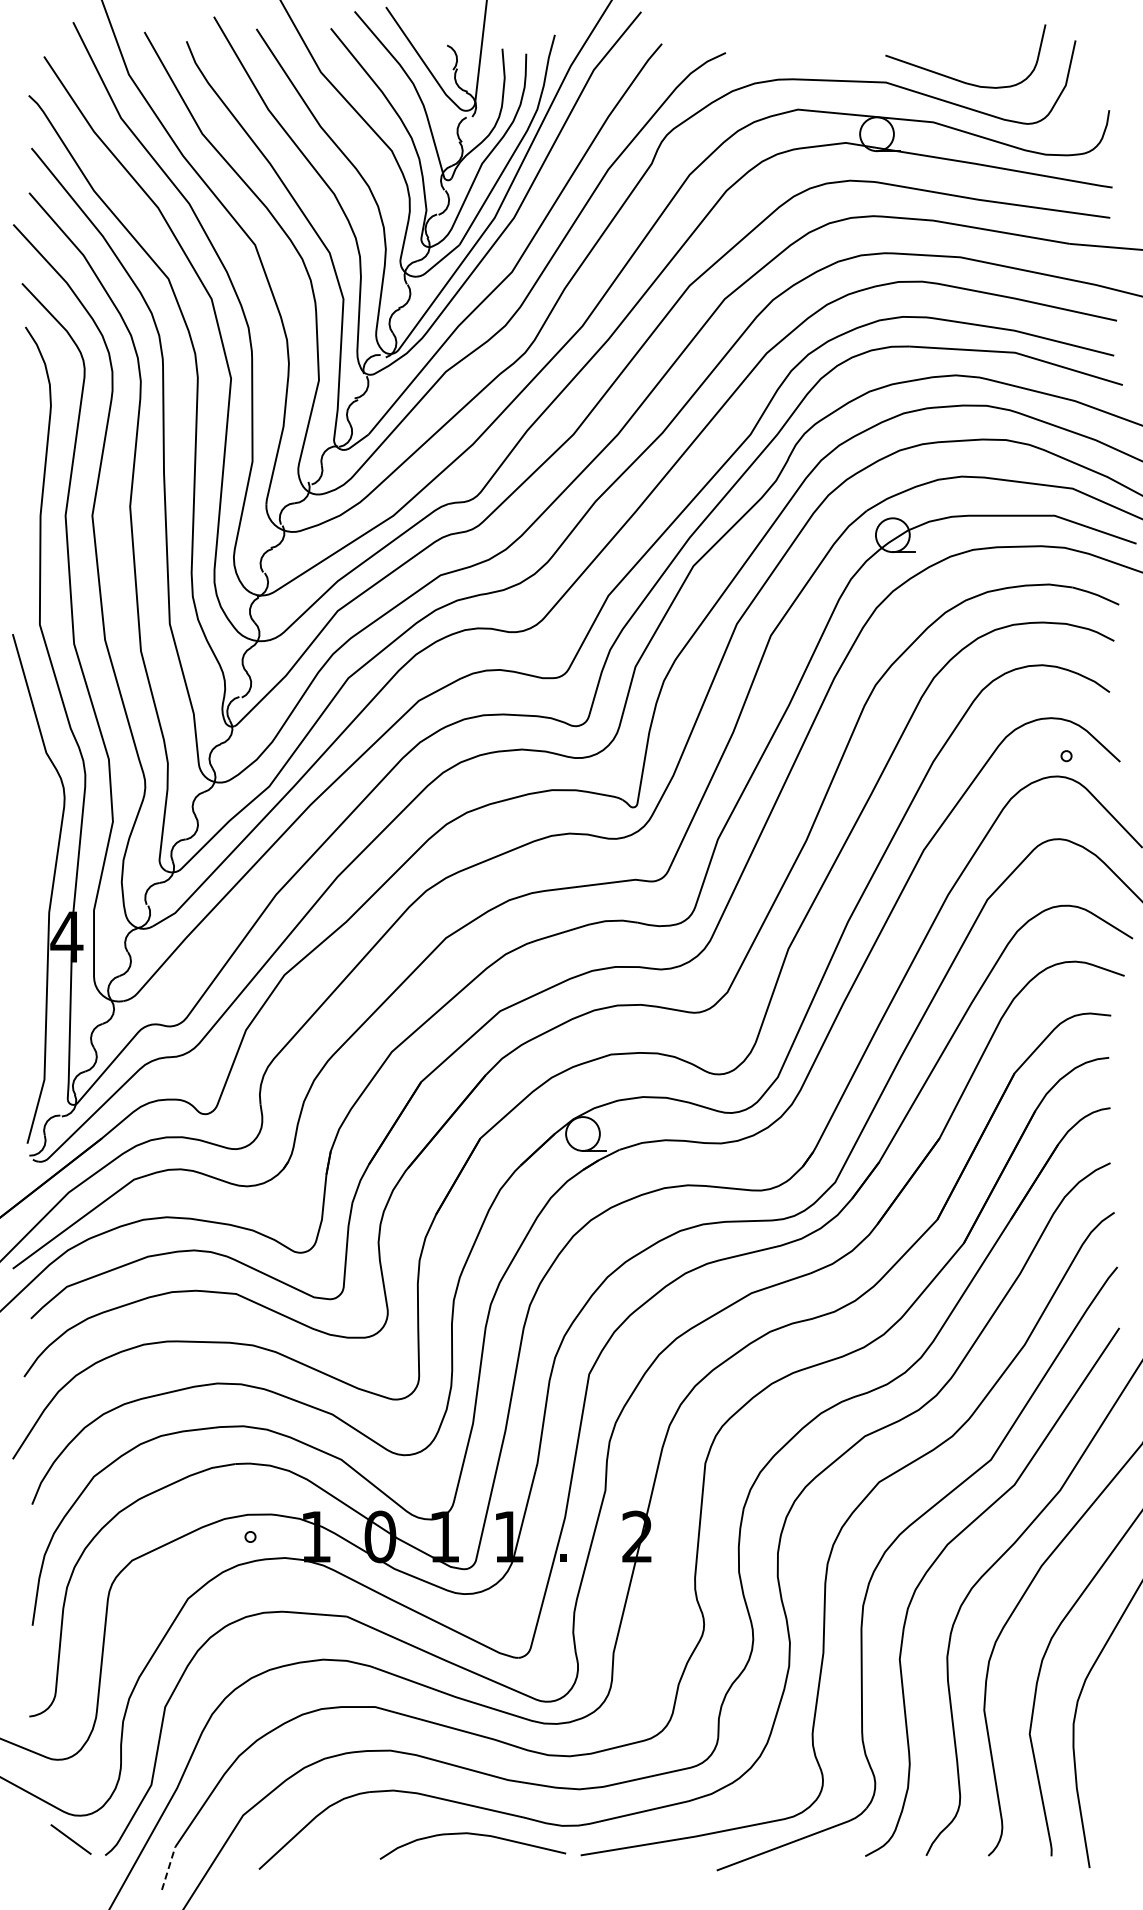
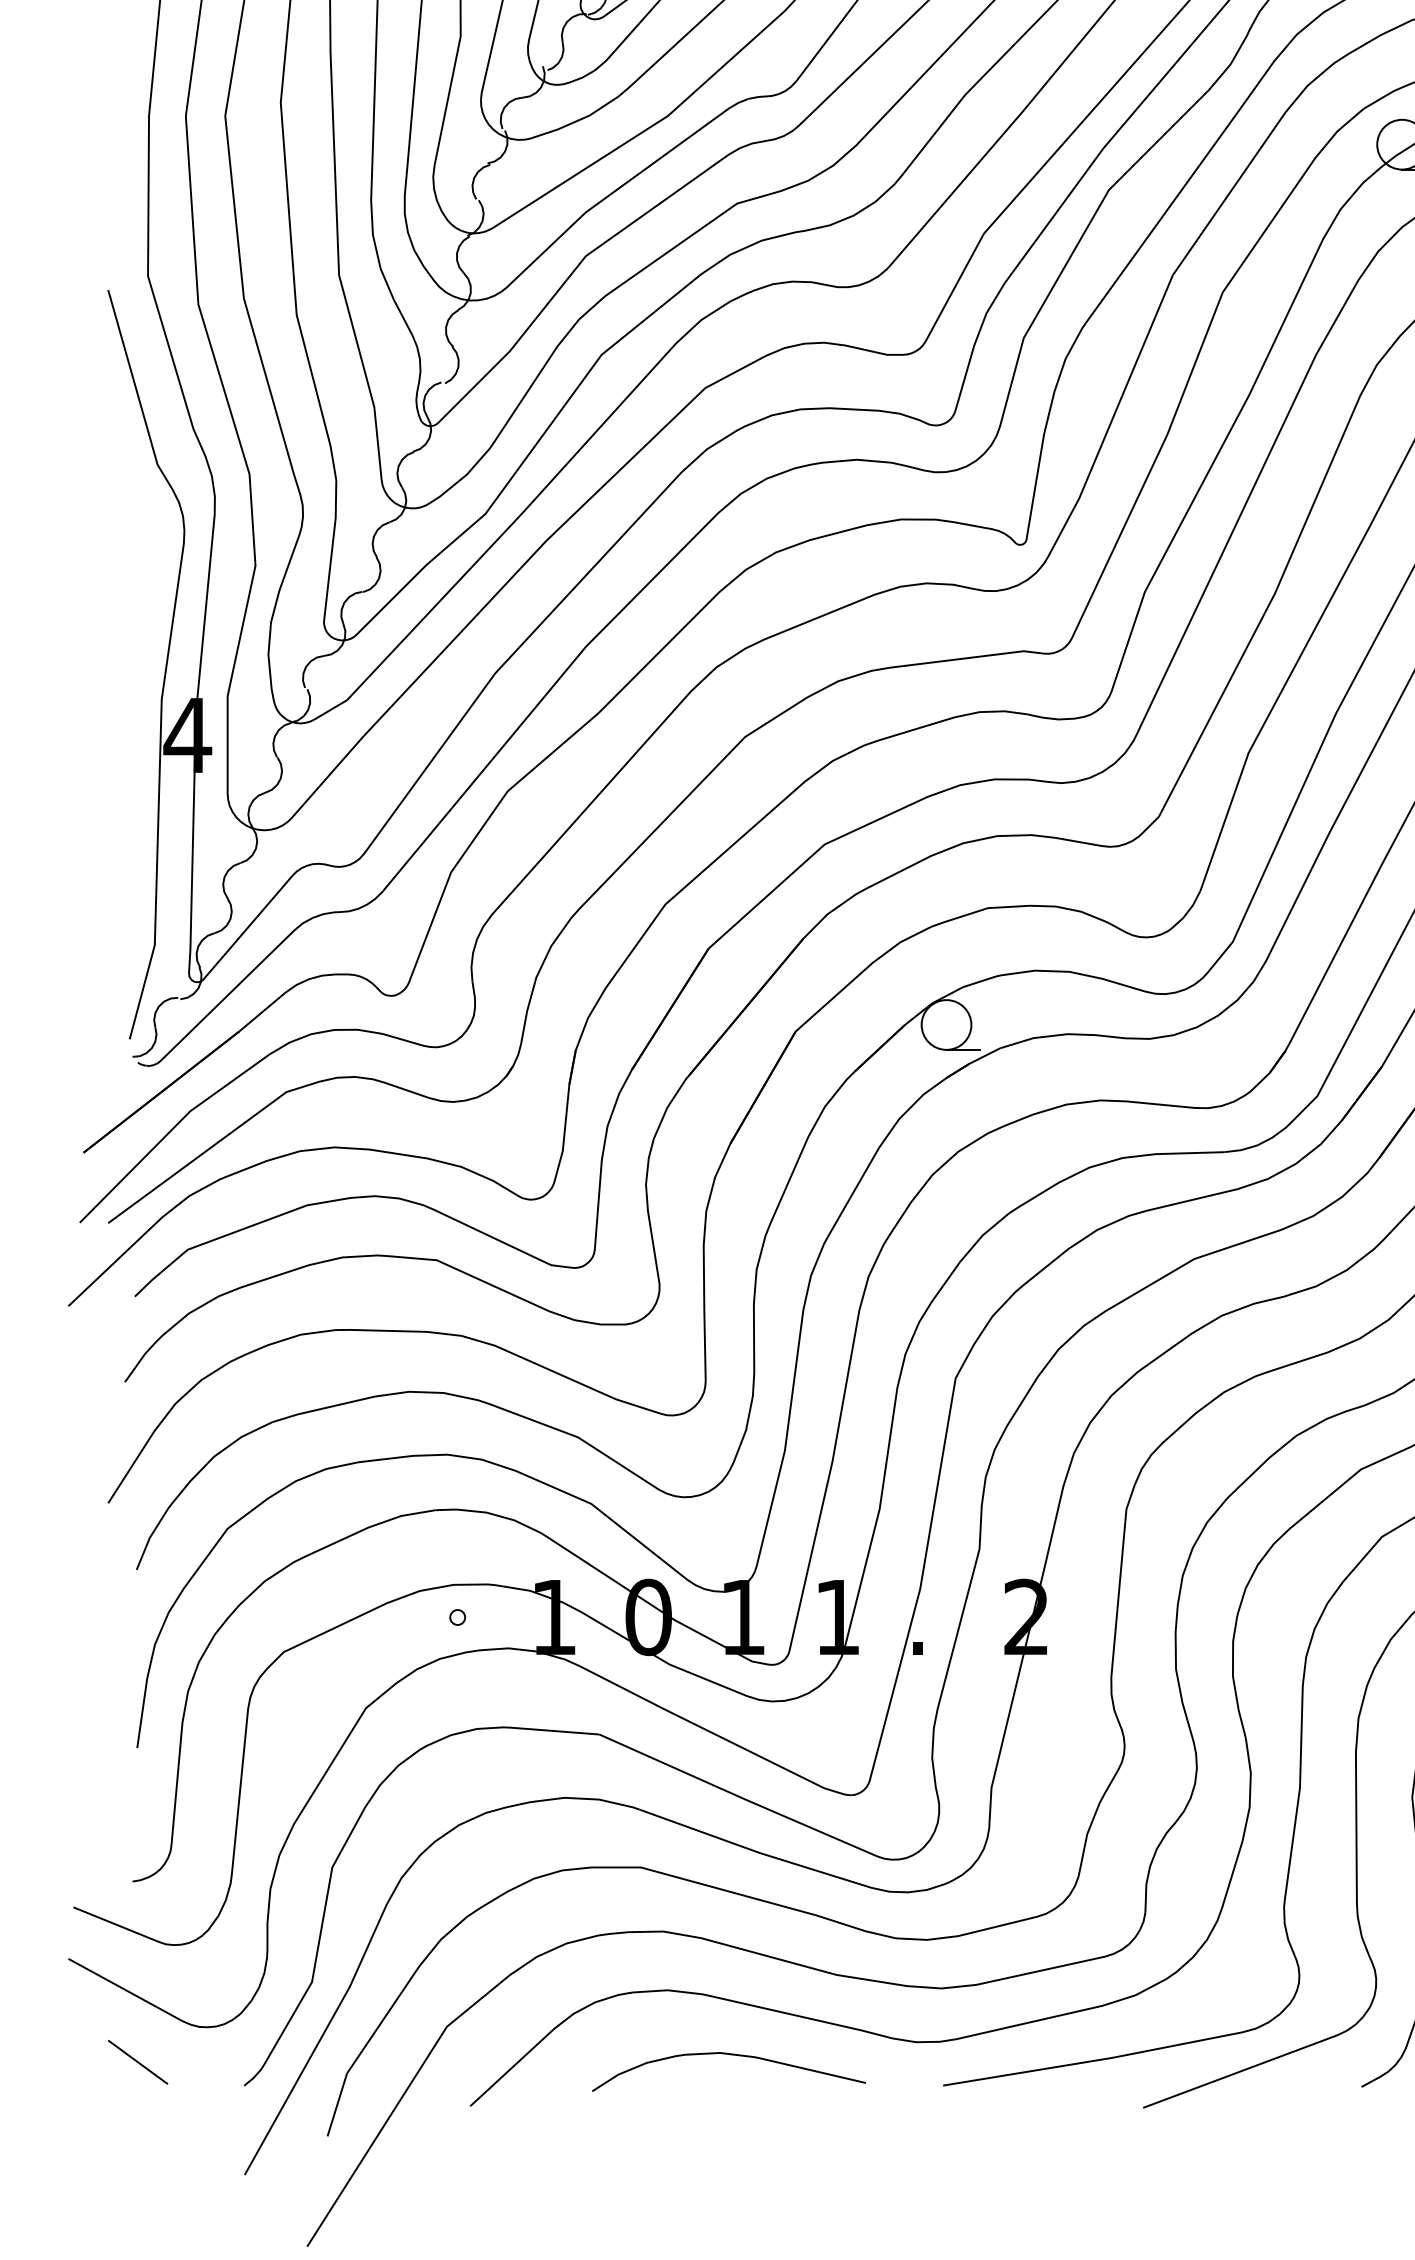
curve: (475, 1835) -> (732, 2056), moved
line: (70, 1839) -> (137, 2062), moved
line: (168, 1868) -> (337, 2104), dashed -> solid

